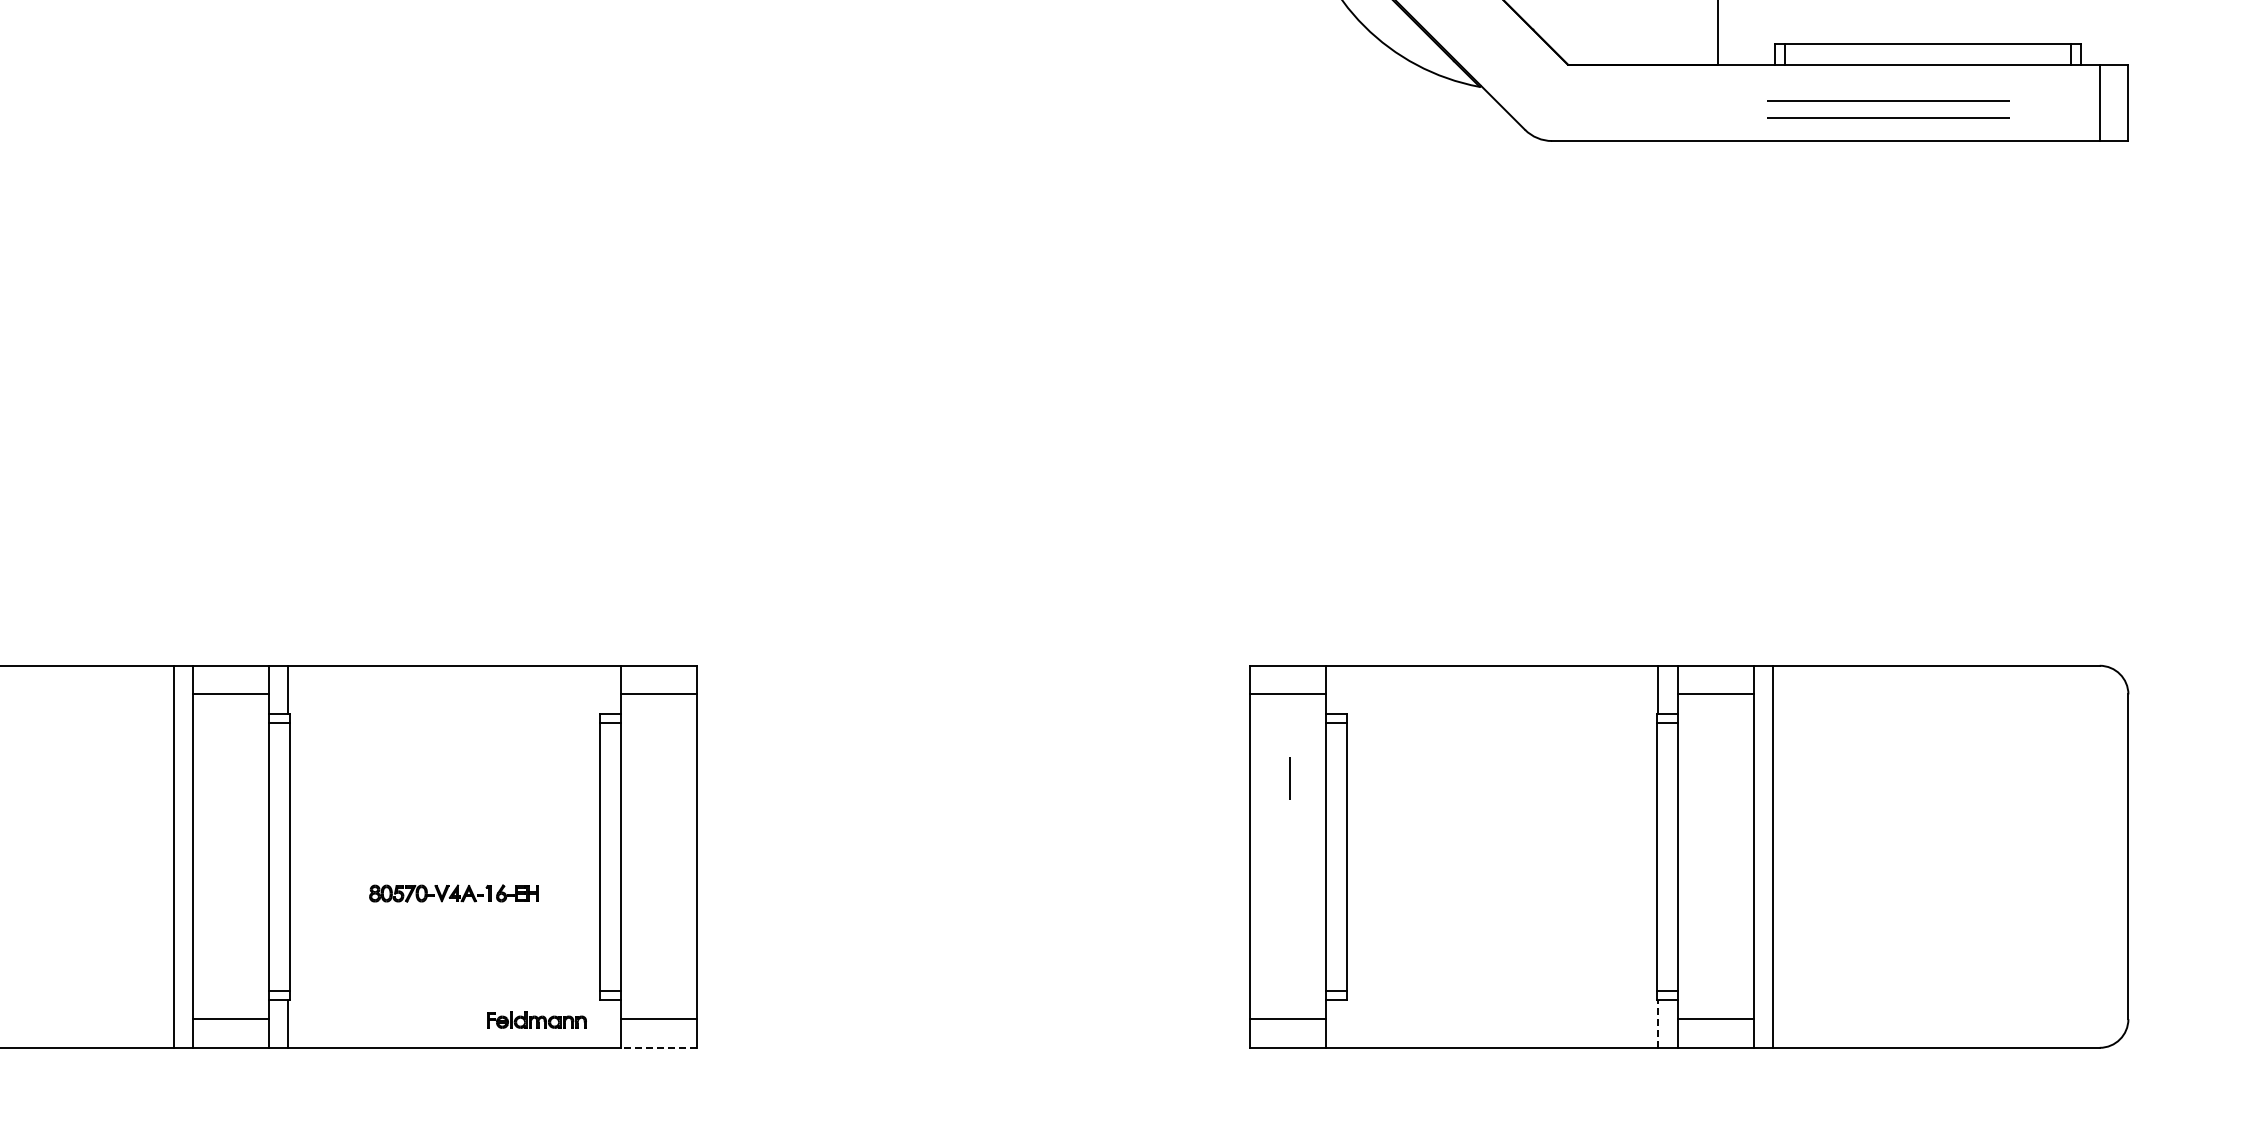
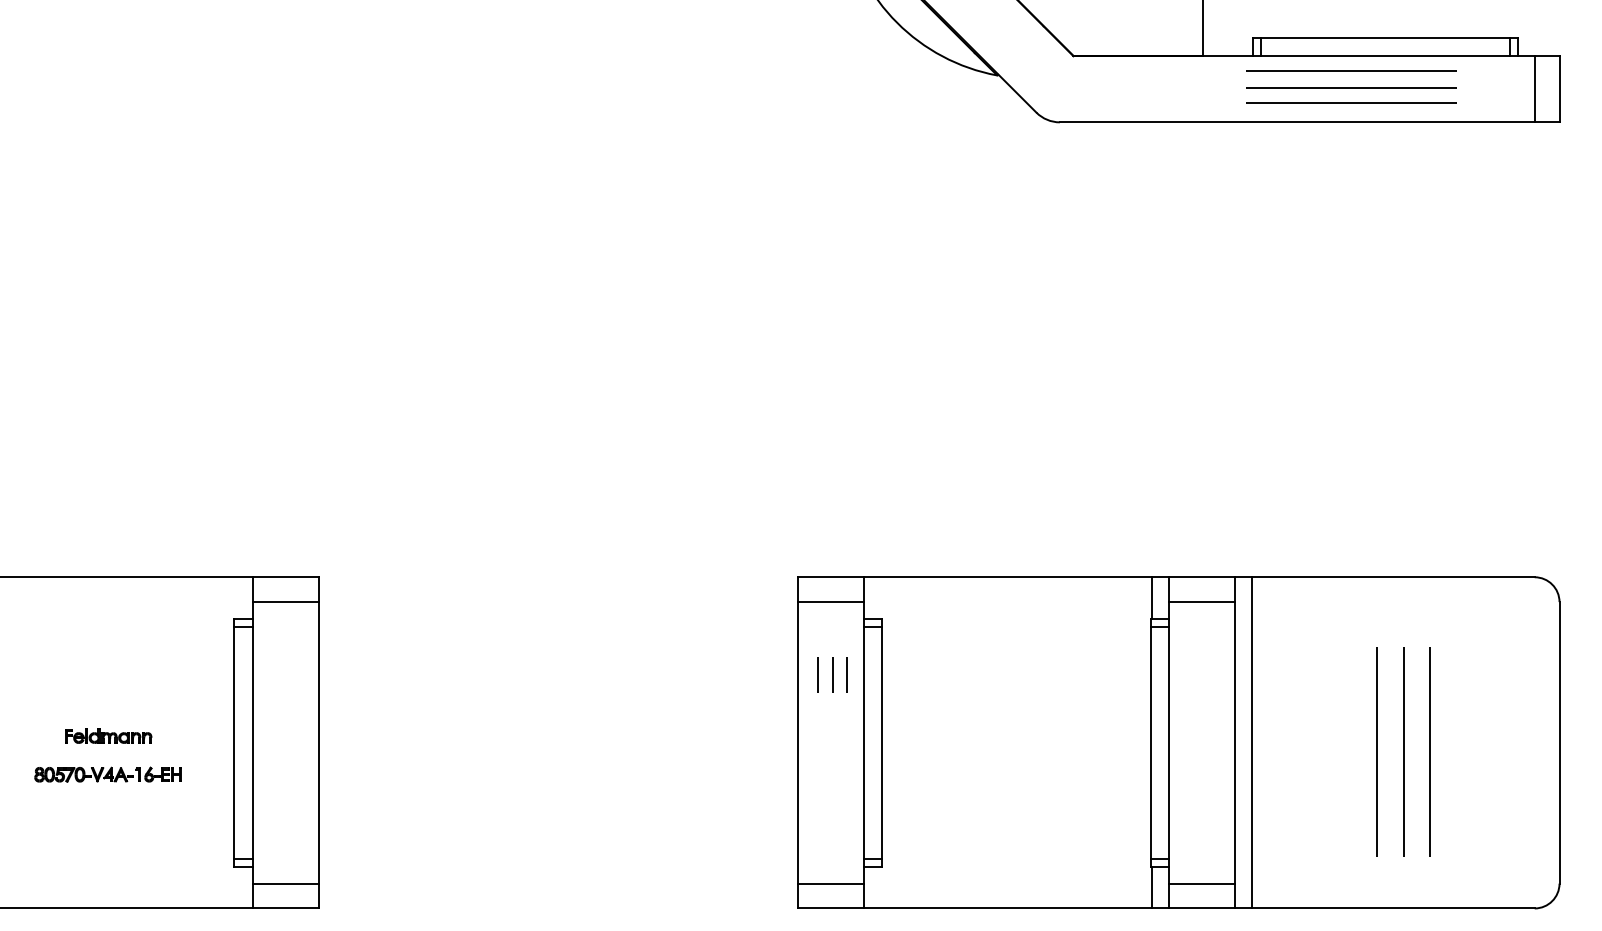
line: (1890, 82) -> (1353, 71), added
line: (1273, 778) -> (818, 674), added
line: (1306, 778) -> (847, 674), added
line: (1918, 853) -> (1377, 740), added
line: (1948, 853) -> (1403, 740), added
line: (1979, 853) -> (1430, 740), added
part: (536, 1019) -> (108, 735), moved
line: (1658, 1023) -> (1152, 887), dashed -> solid
line: (658, 1047) -> (285, 908), dashed -> solid

